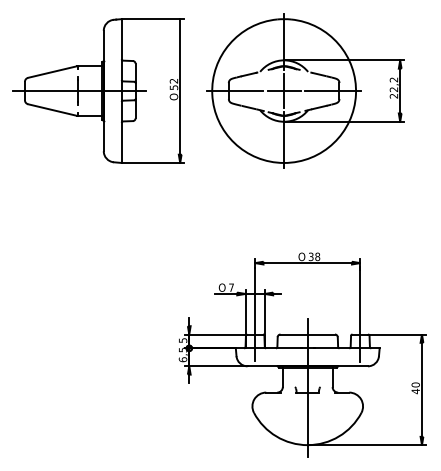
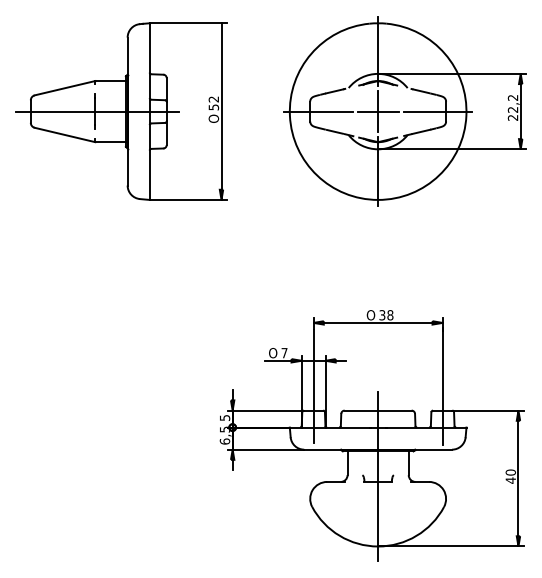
part: (305, 90) -> (404, 111), moved

